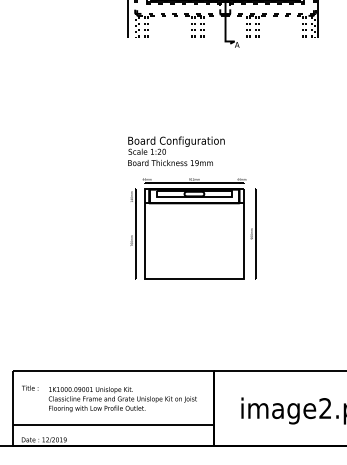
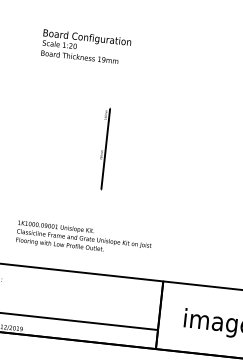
text: (176, 151) -> (86, 47), moved
part: (199, 228) -> (164, 150), removed
text: (122, 399) -> (83, 239), moved

